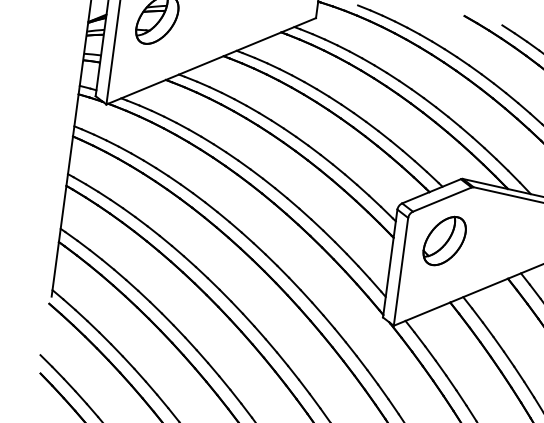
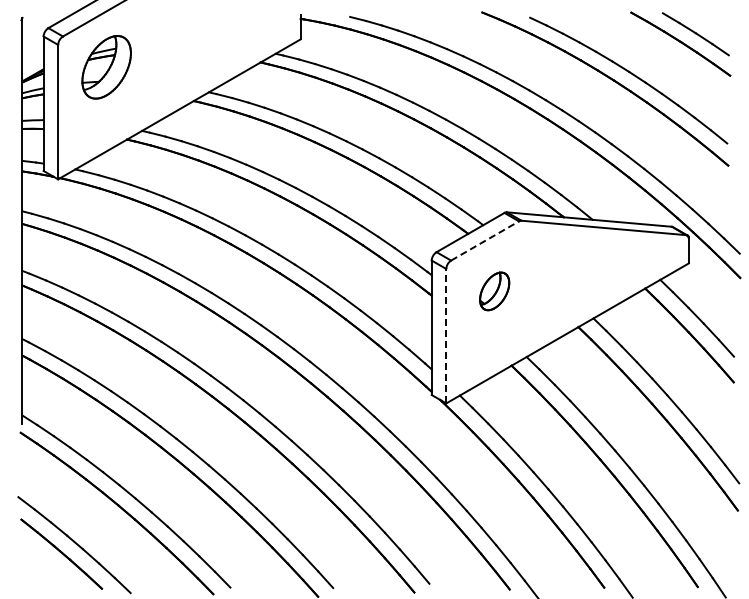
line: (442, 199) -> (485, 240), solid -> dashed
part: (444, 241) -> (494, 291), size x0.6
line: (401, 271) -> (446, 335), solid -> dashed

